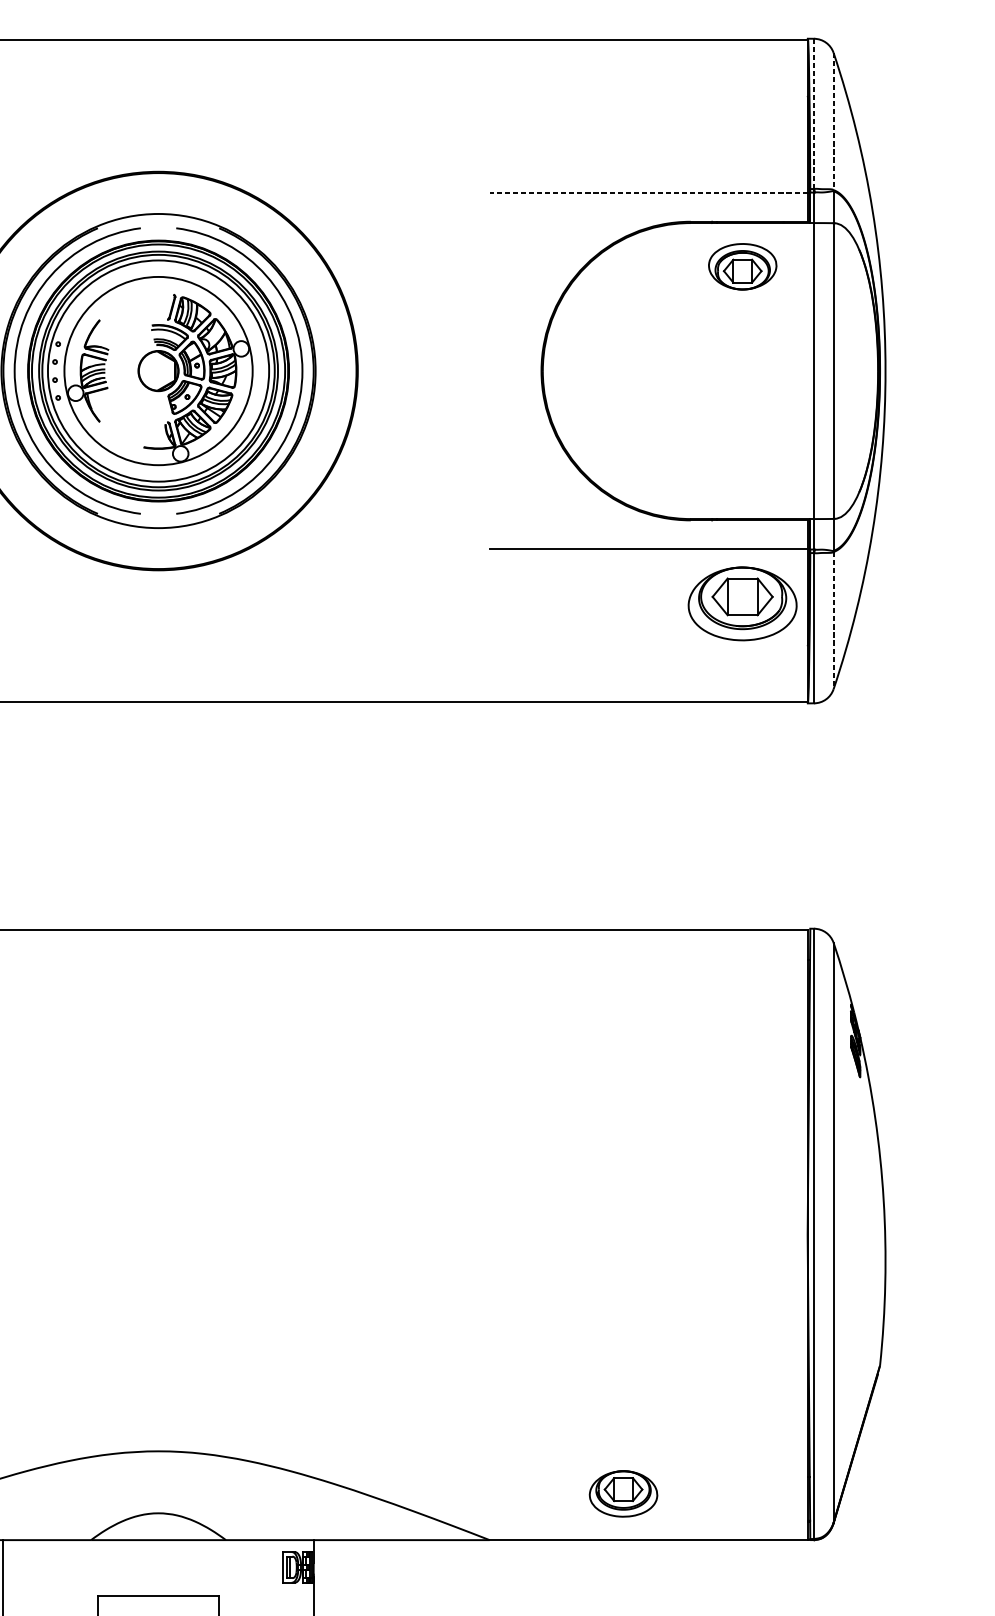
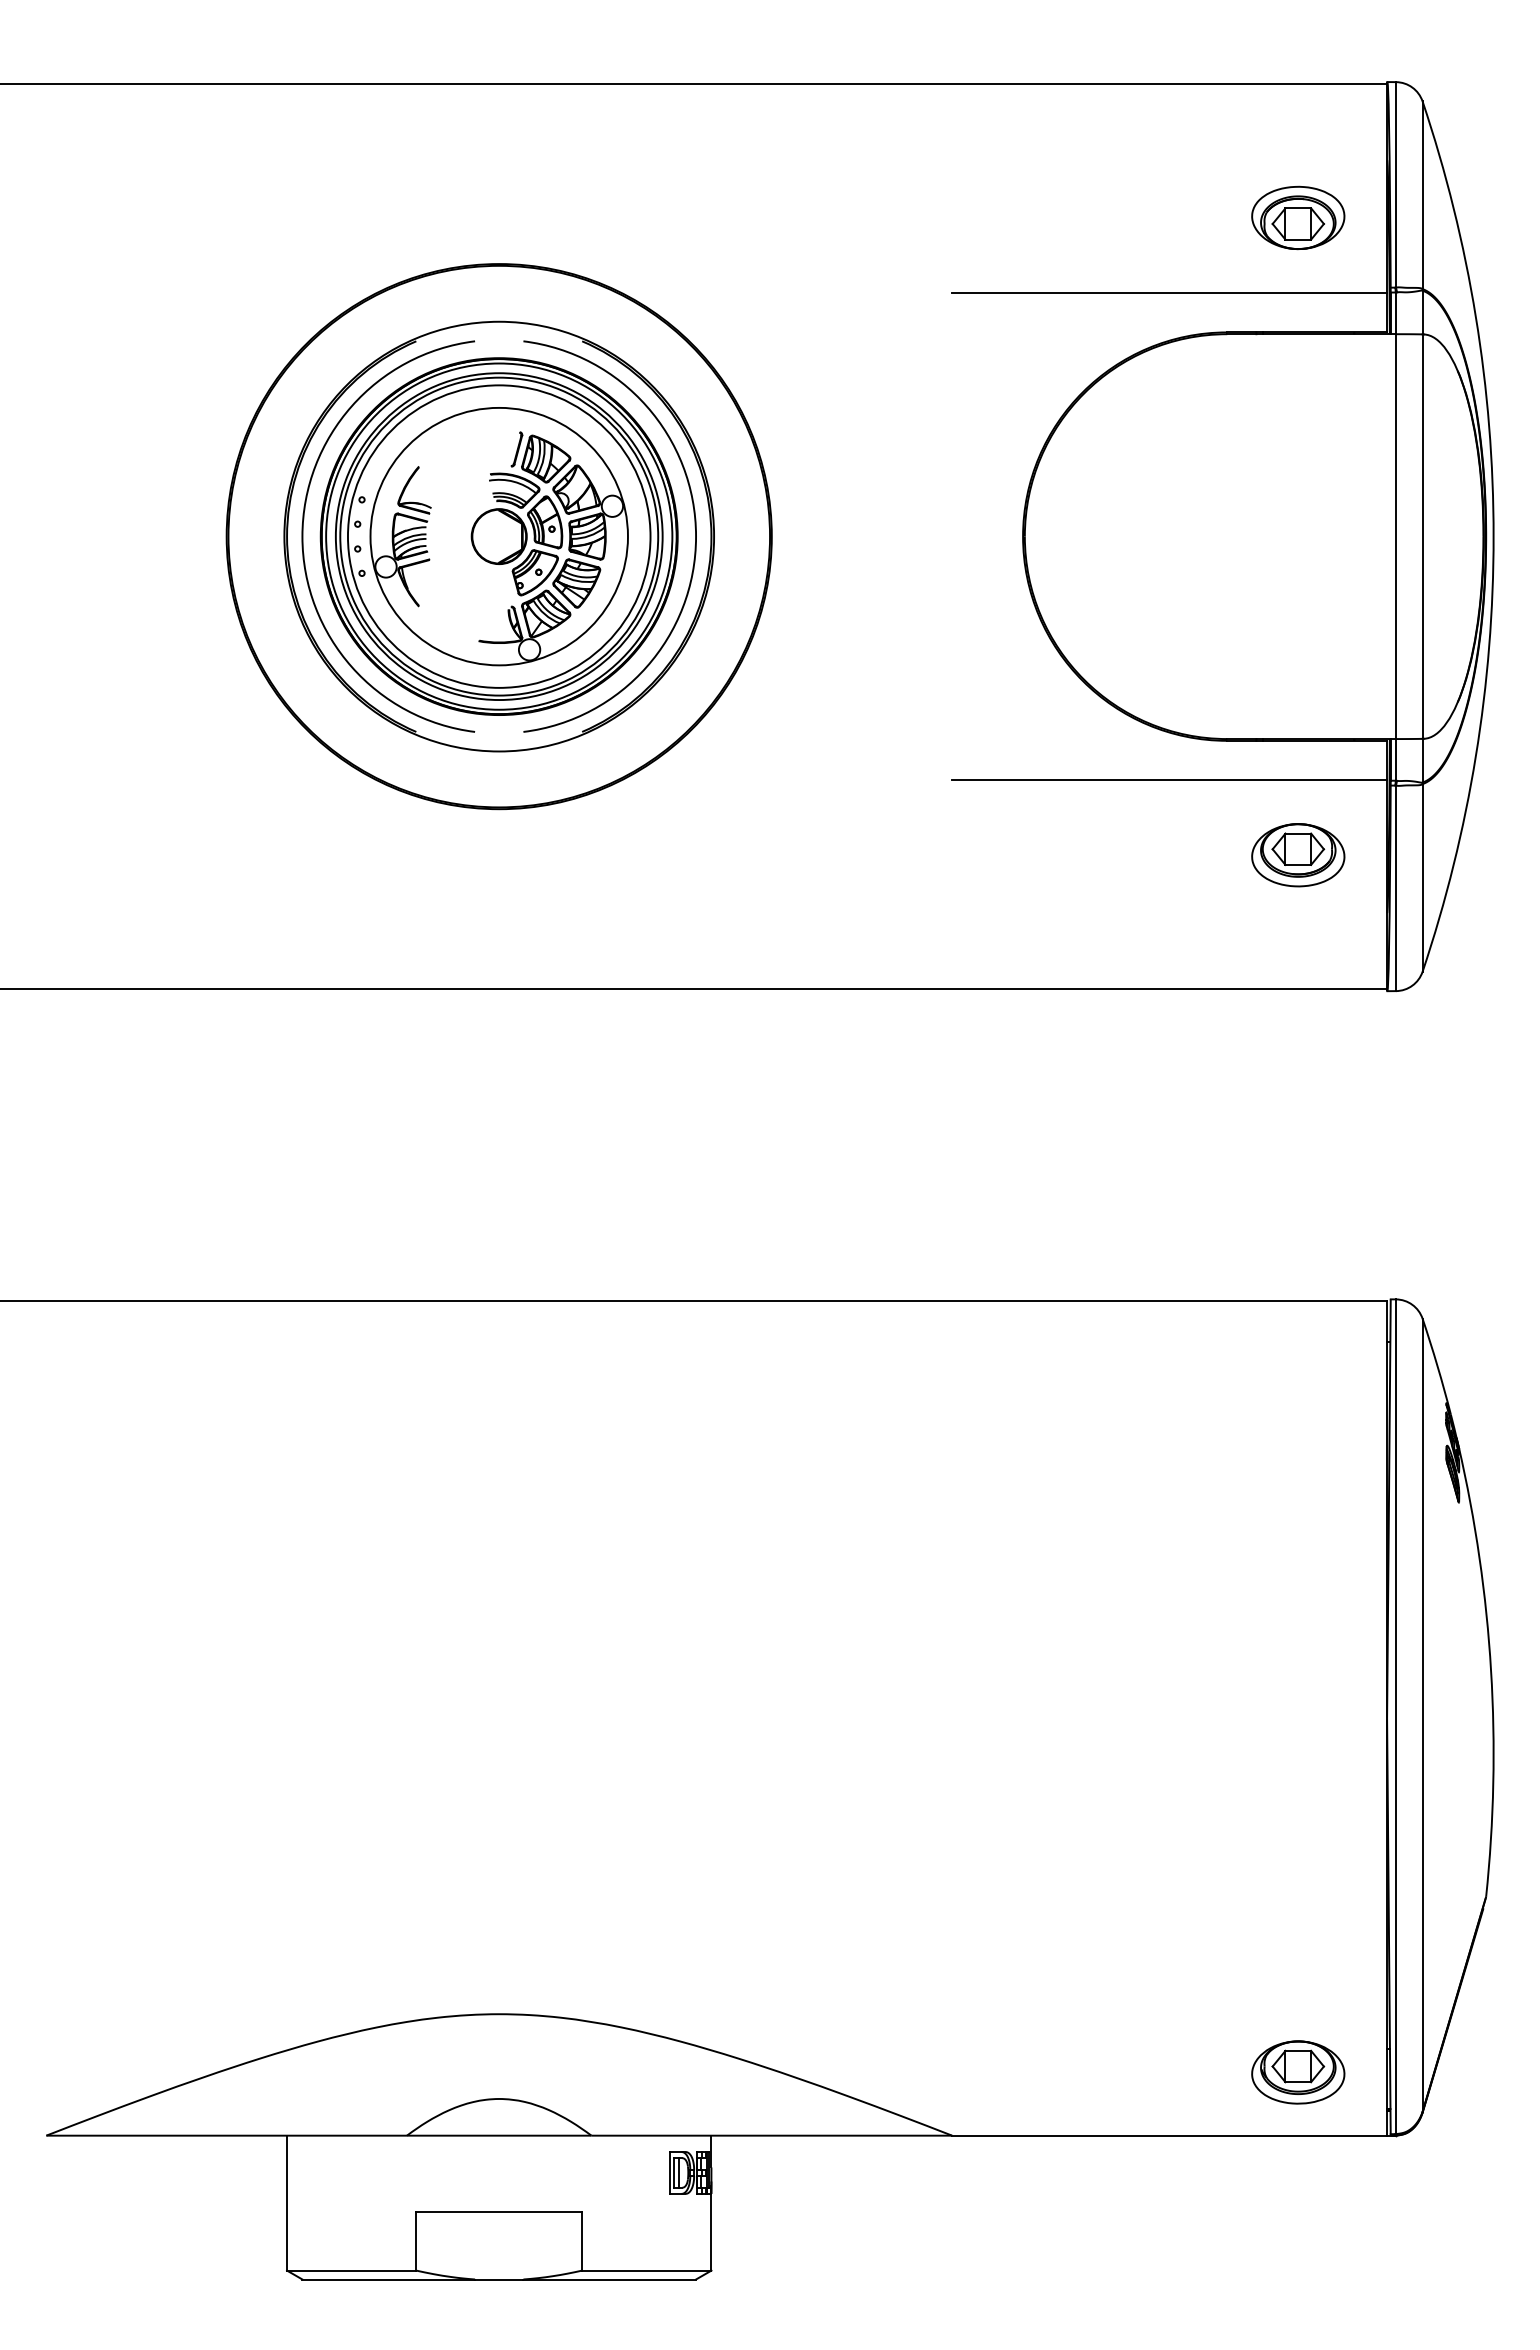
line: (813, 113) -> (1395, 184), dashed -> solid
line: (833, 121) -> (1422, 195), dashed -> solid
line: (648, 193) -> (1169, 293), dashed -> solid
part: (742, 266) -> (1298, 217), moved
part: (742, 604) -> (1298, 855), size x0.62
line: (833, 620) -> (1422, 877), dashed -> solid
part: (623, 1493) -> (1298, 2072), moved

